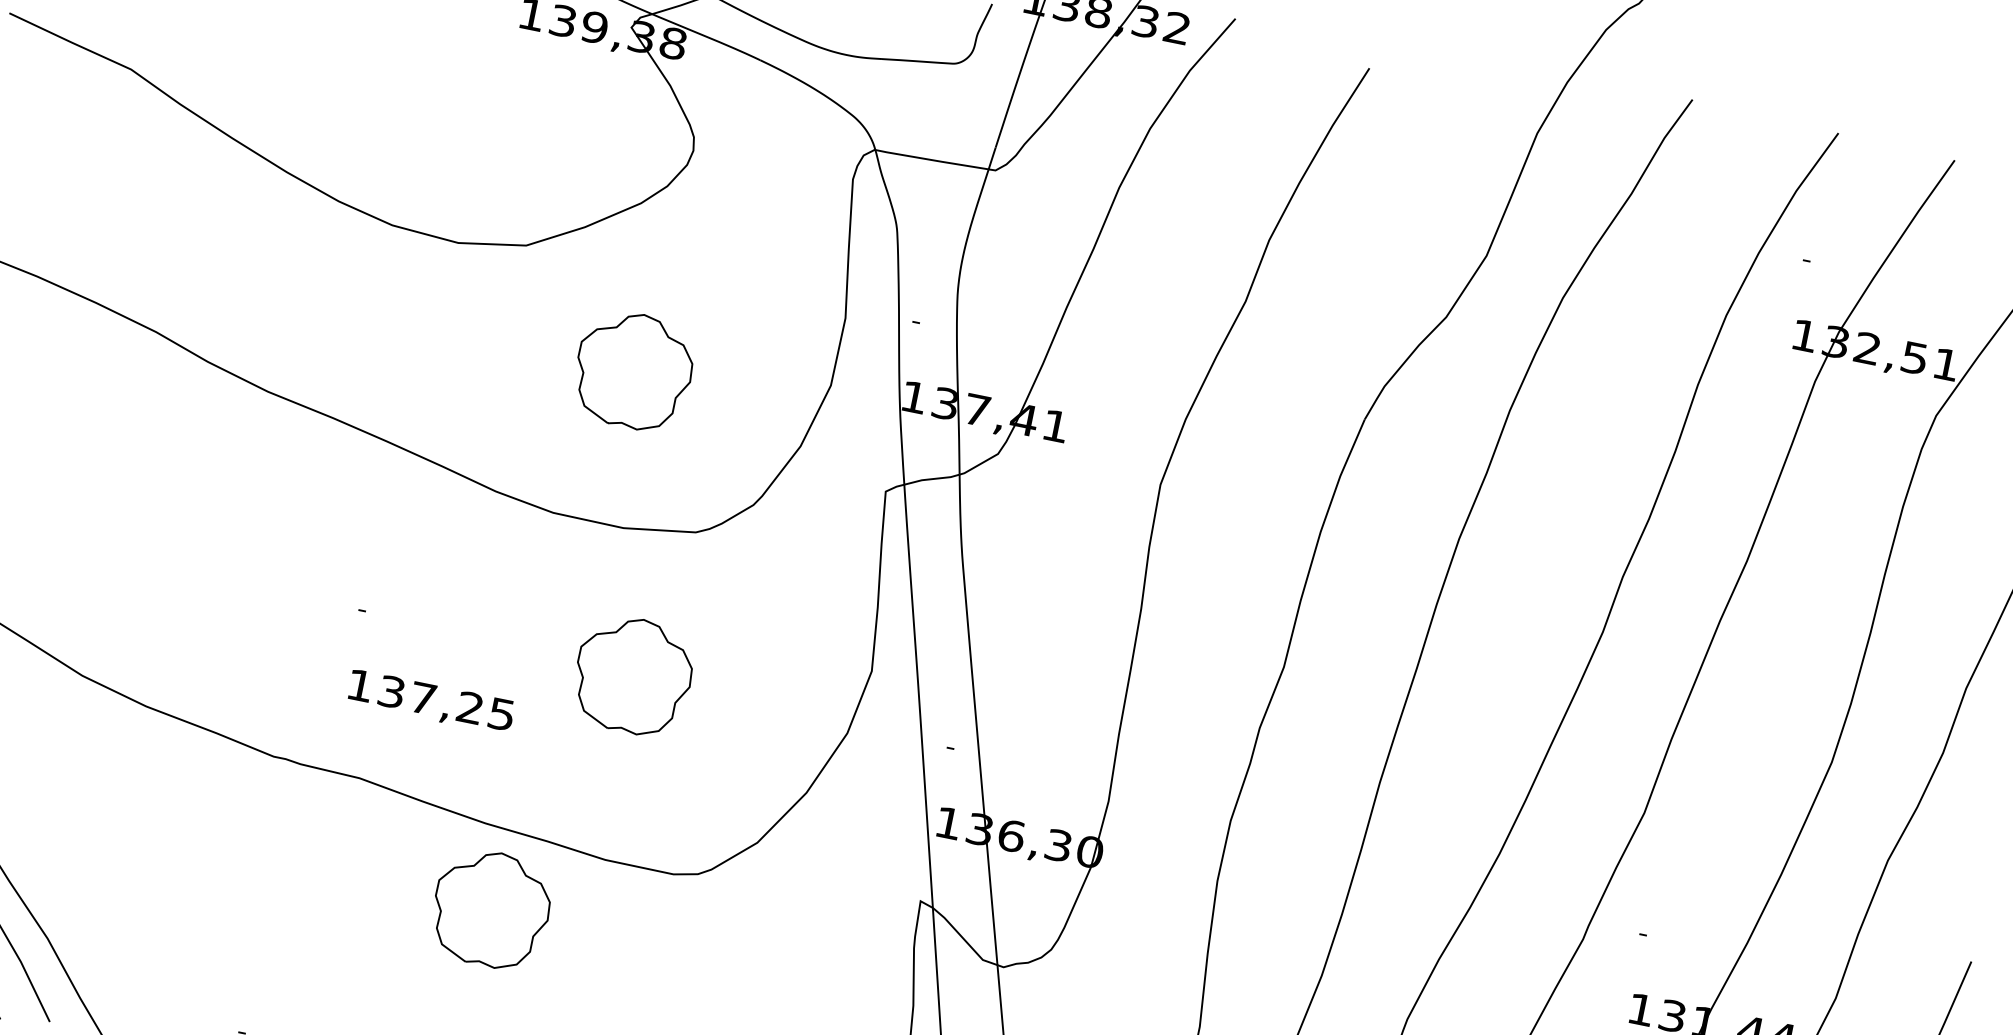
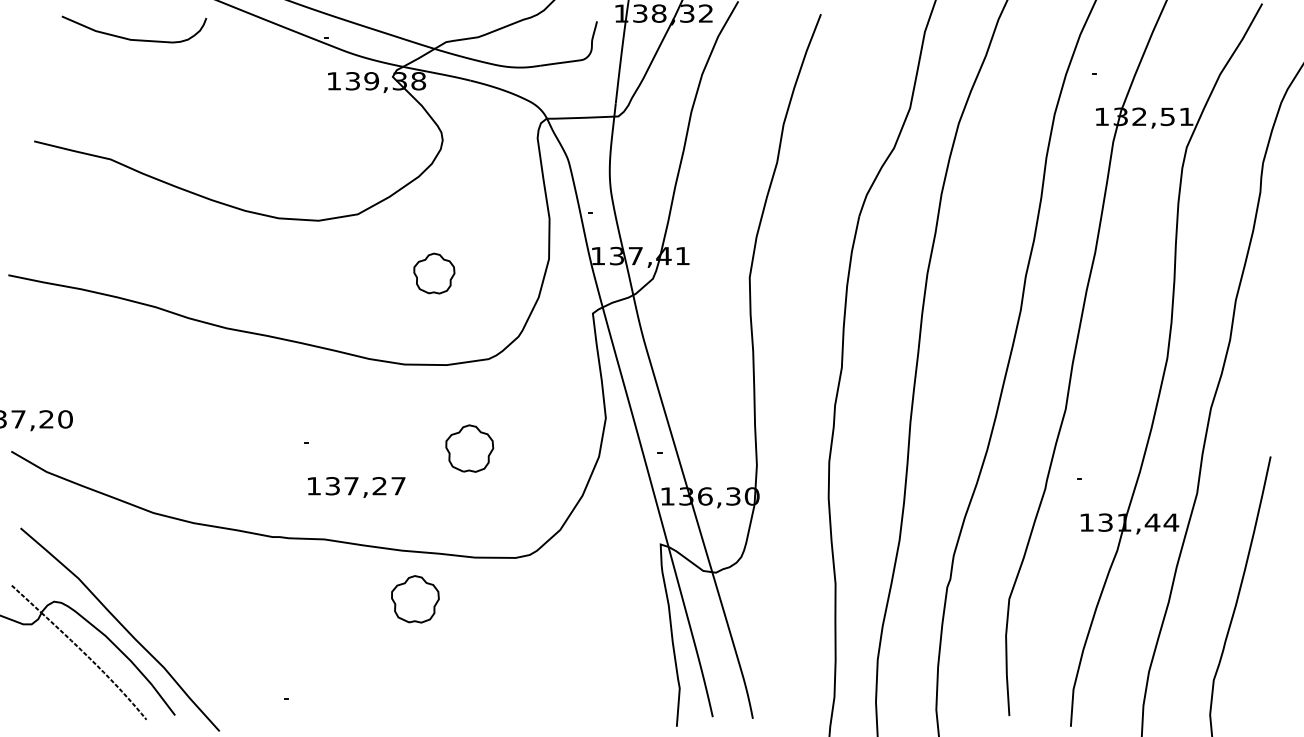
part: (634, 370) -> (434, 273), size x0.6
part: (633, 675) -> (469, 448), size x0.7
text: (501, 714) -> (398, 486), 137,25 -> 137,27
part: (491, 909) -> (415, 599), size x0.7

